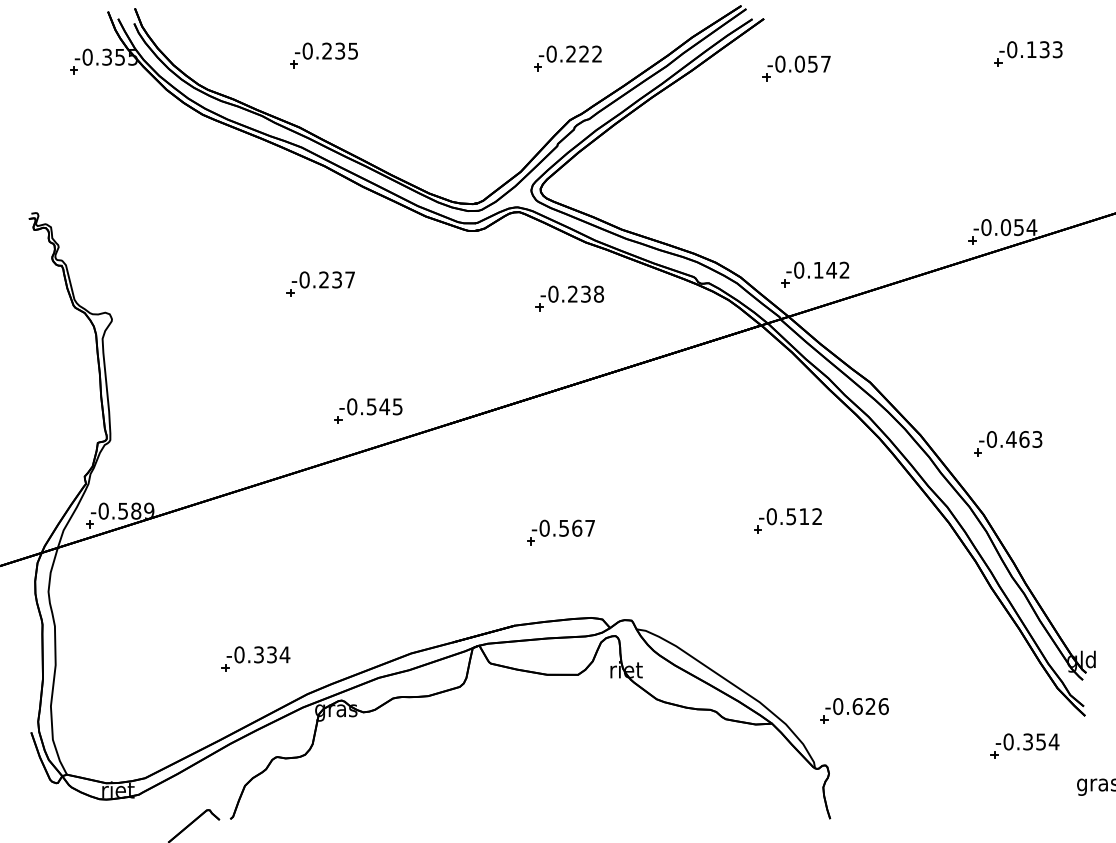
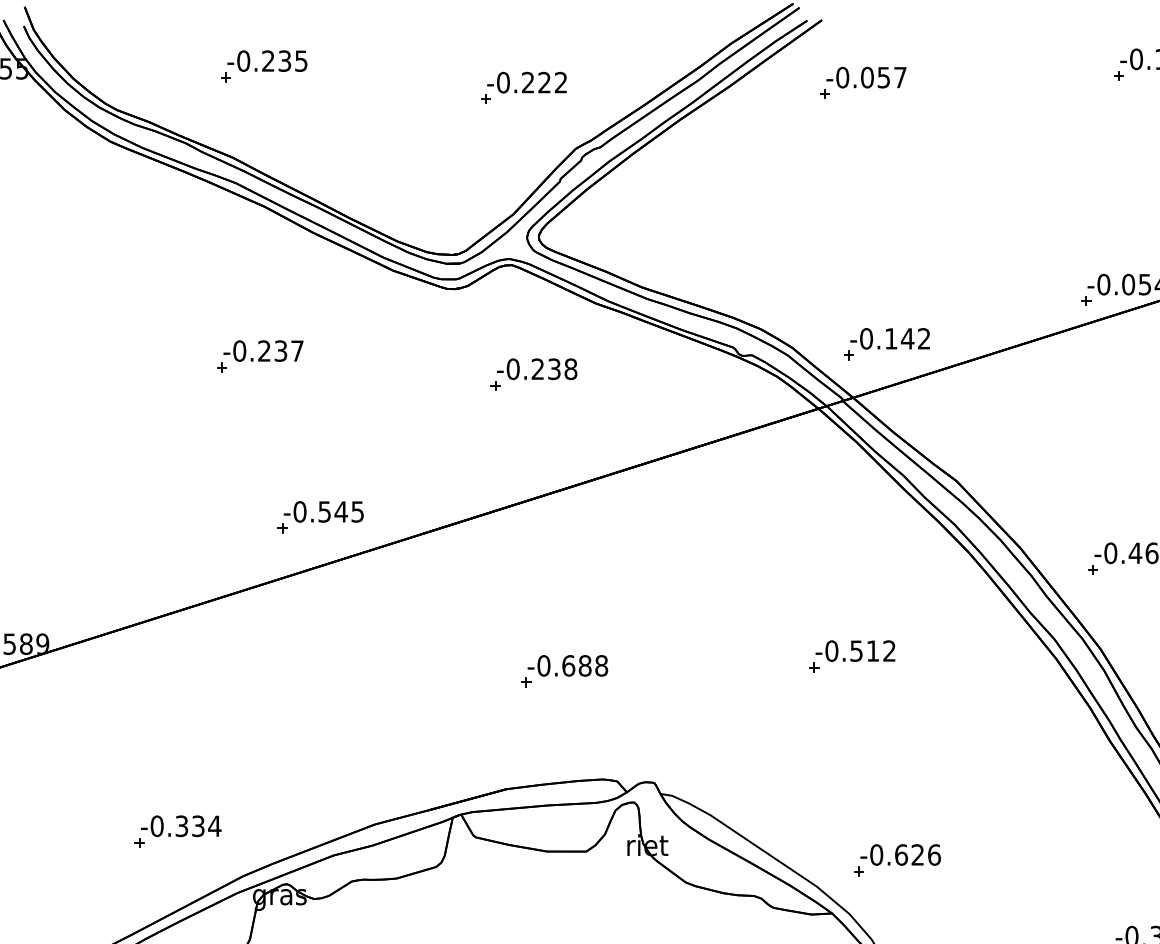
part: (567, 58) -> (523, 88), moved
part: (569, 298) -> (533, 374), moved
text: (577, 527) -> (585, 664), -0.567 -> -0.688
part: (854, 710) -> (897, 860), moved

